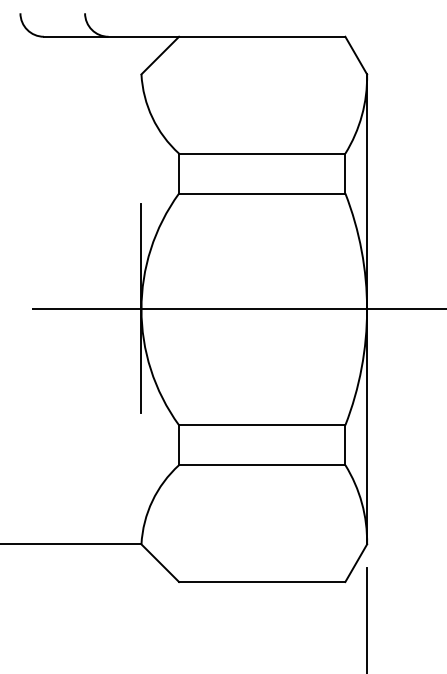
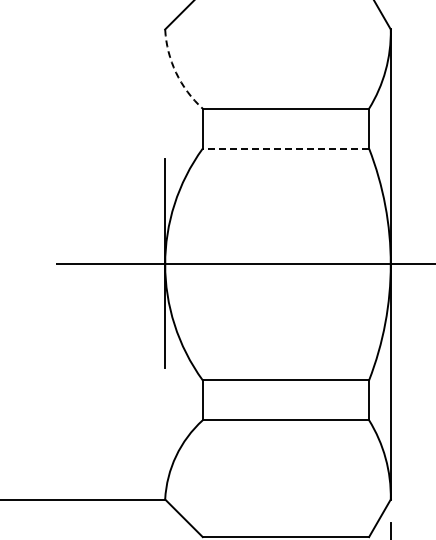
arc: (152, 117) -> (176, 72), solid -> dashed
line: (261, 193) -> (285, 148), solid -> dashed

